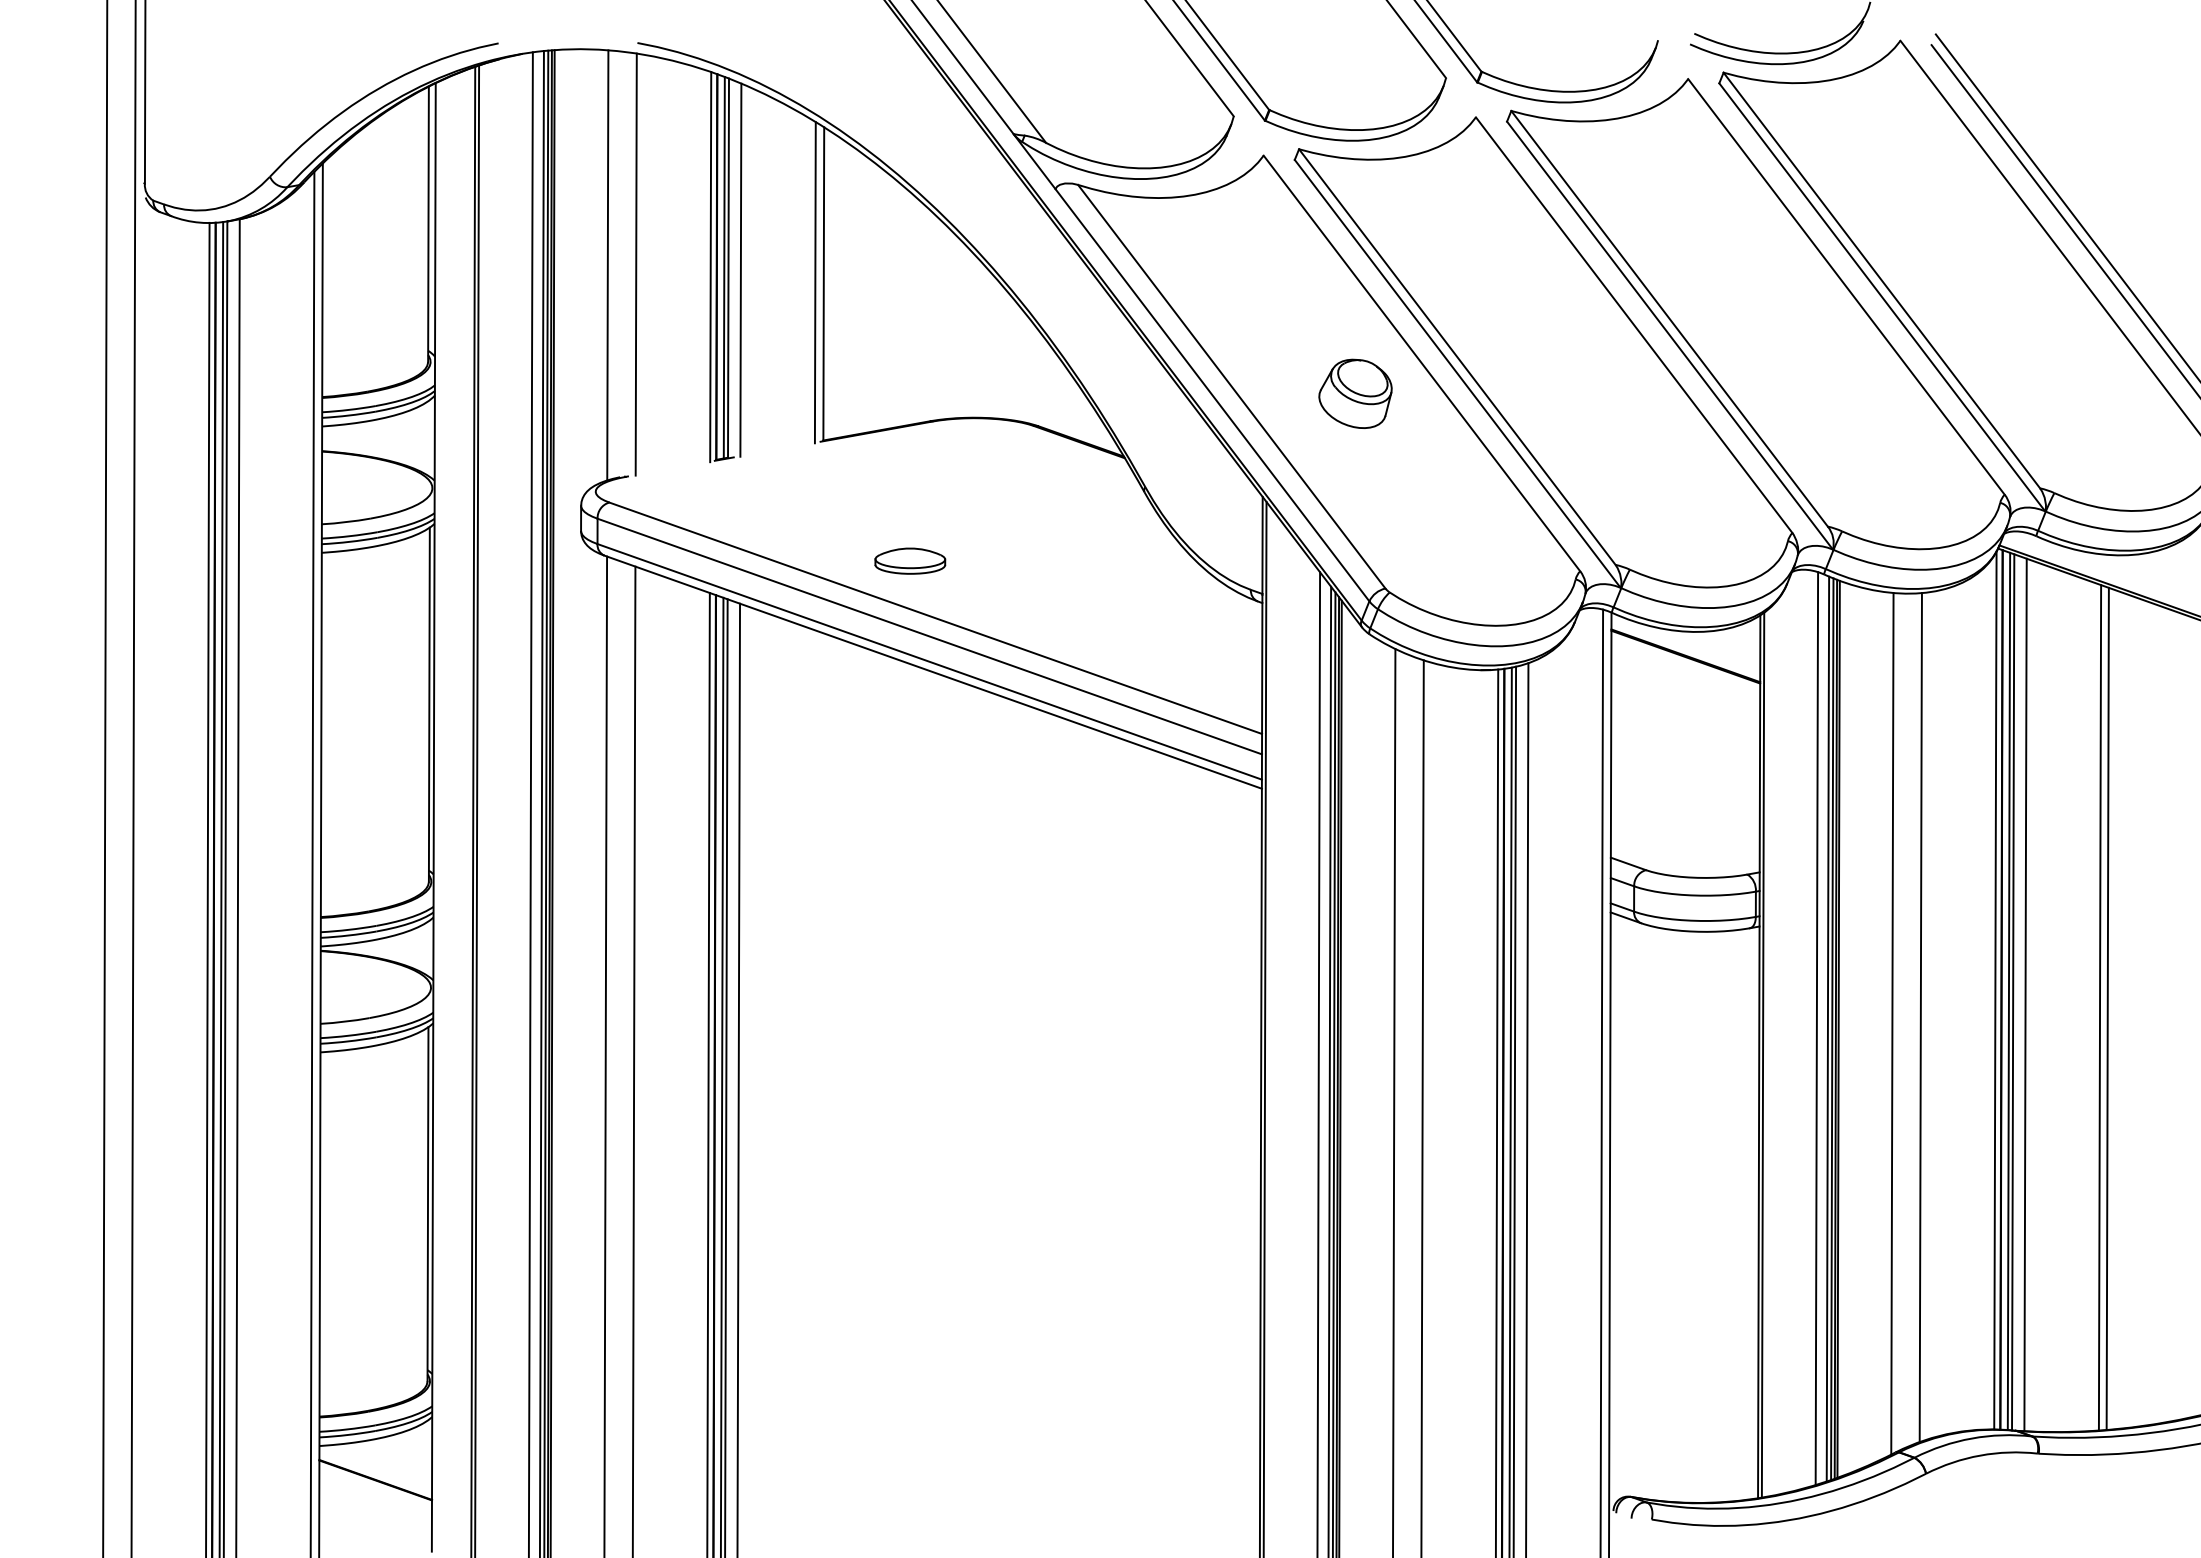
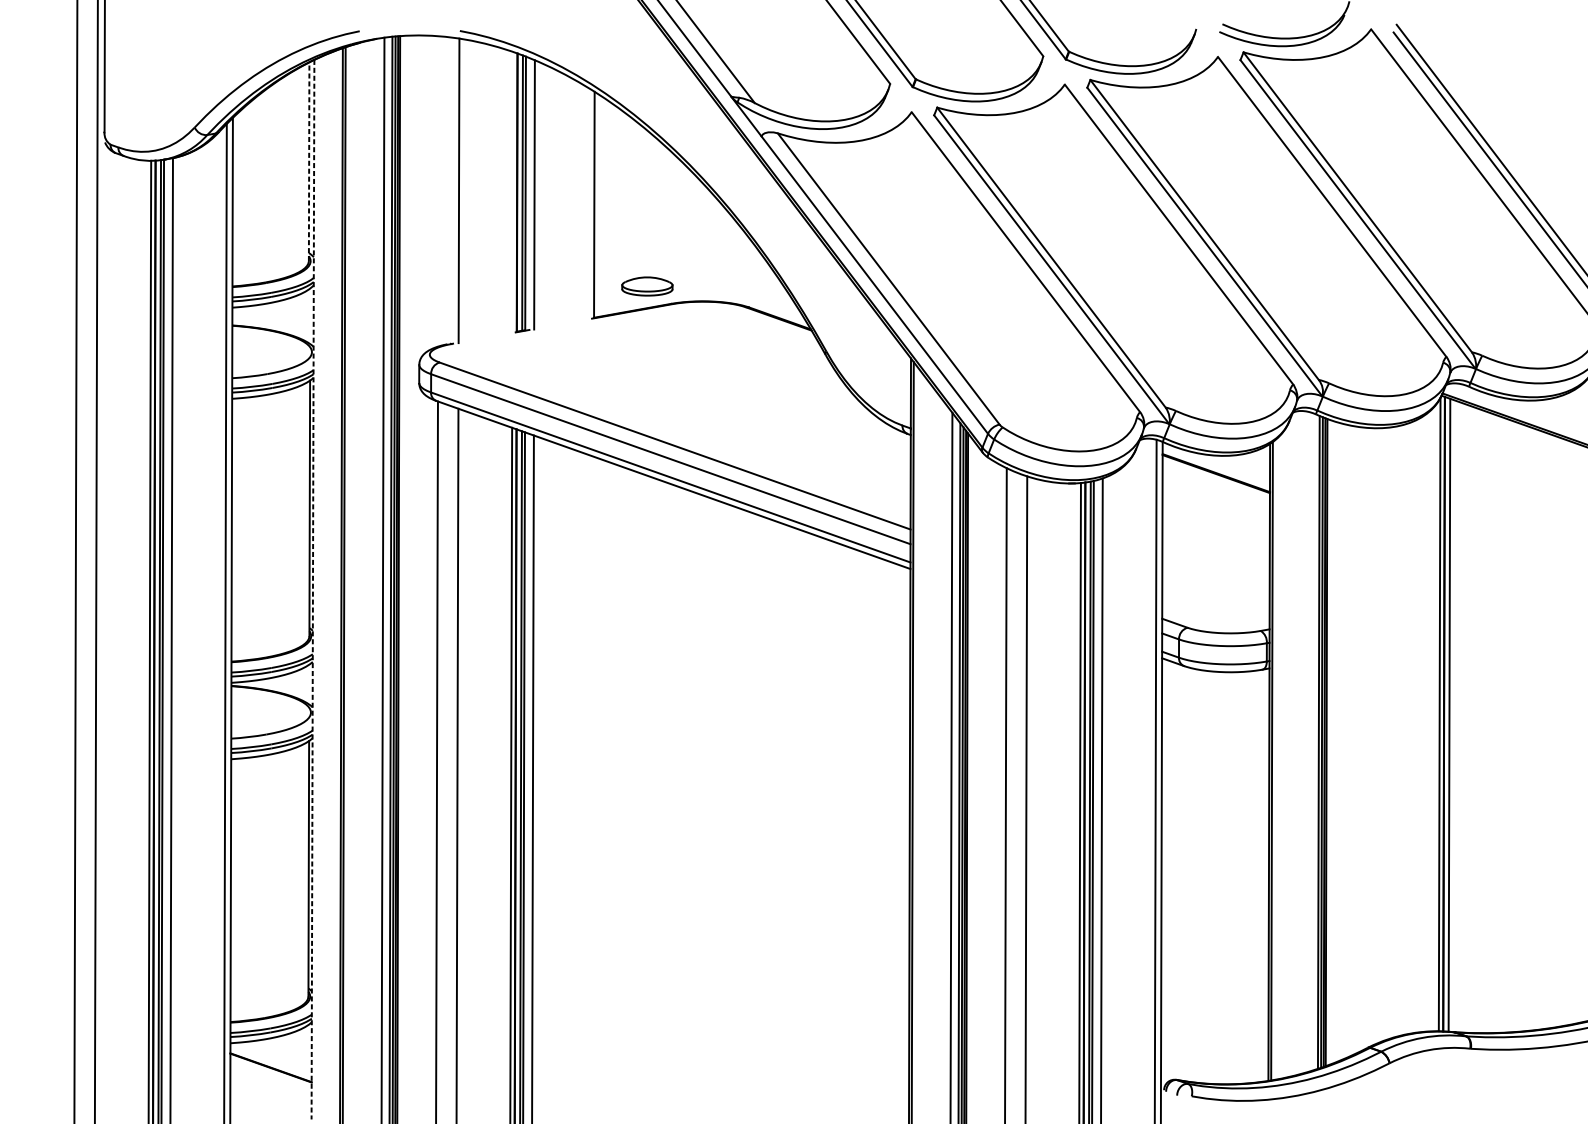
line: (428, 224) -> (309, 161), solid -> dashed
line: (607, 265) -> (438, 191), removed
line: (710, 267) -> (512, 192), removed
line: (814, 282) -> (587, 203), removed
part: (1355, 393) -> (977, 283), removed
part: (910, 560) -> (647, 286), moved
line: (433, 817) -> (312, 589), solid -> dashed
line: (2013, 992) -> (1452, 716), removed
line: (2025, 994) -> (1461, 717), removed
line: (2099, 1007) -> (1514, 726), removed
line: (2107, 1008) -> (1520, 727), removed
line: (1920, 1017) -> (1385, 734), removed
line: (1892, 1023) -> (1365, 738), removed
line: (1816, 1028) -> (1310, 742), removed

